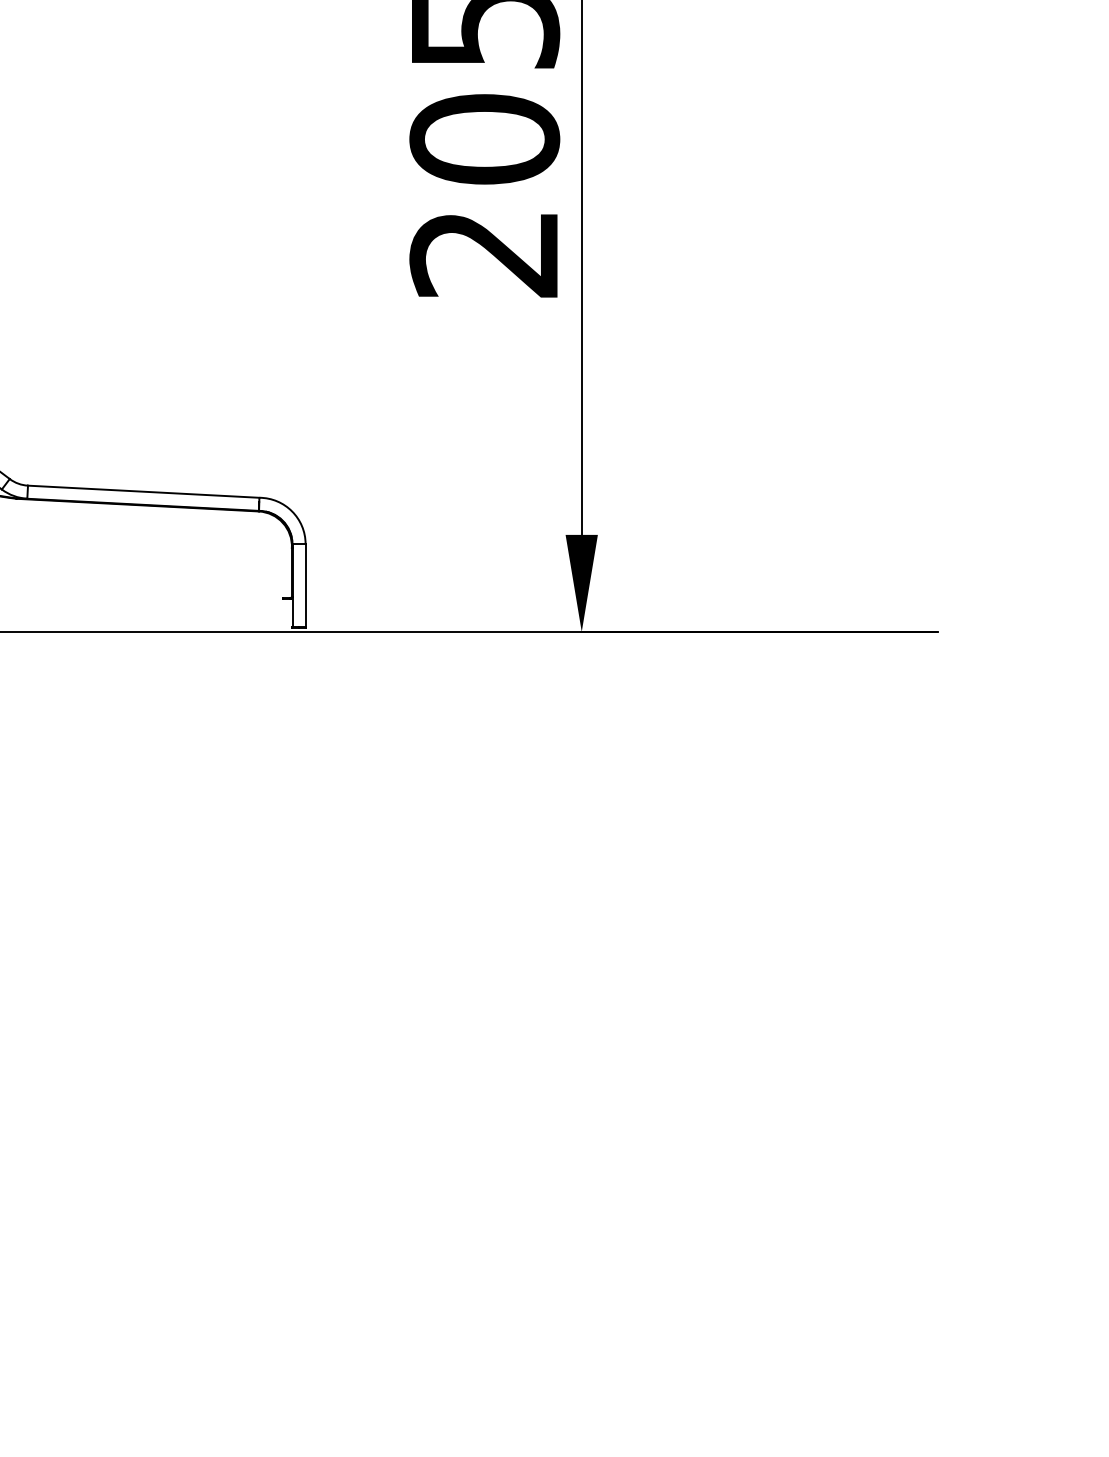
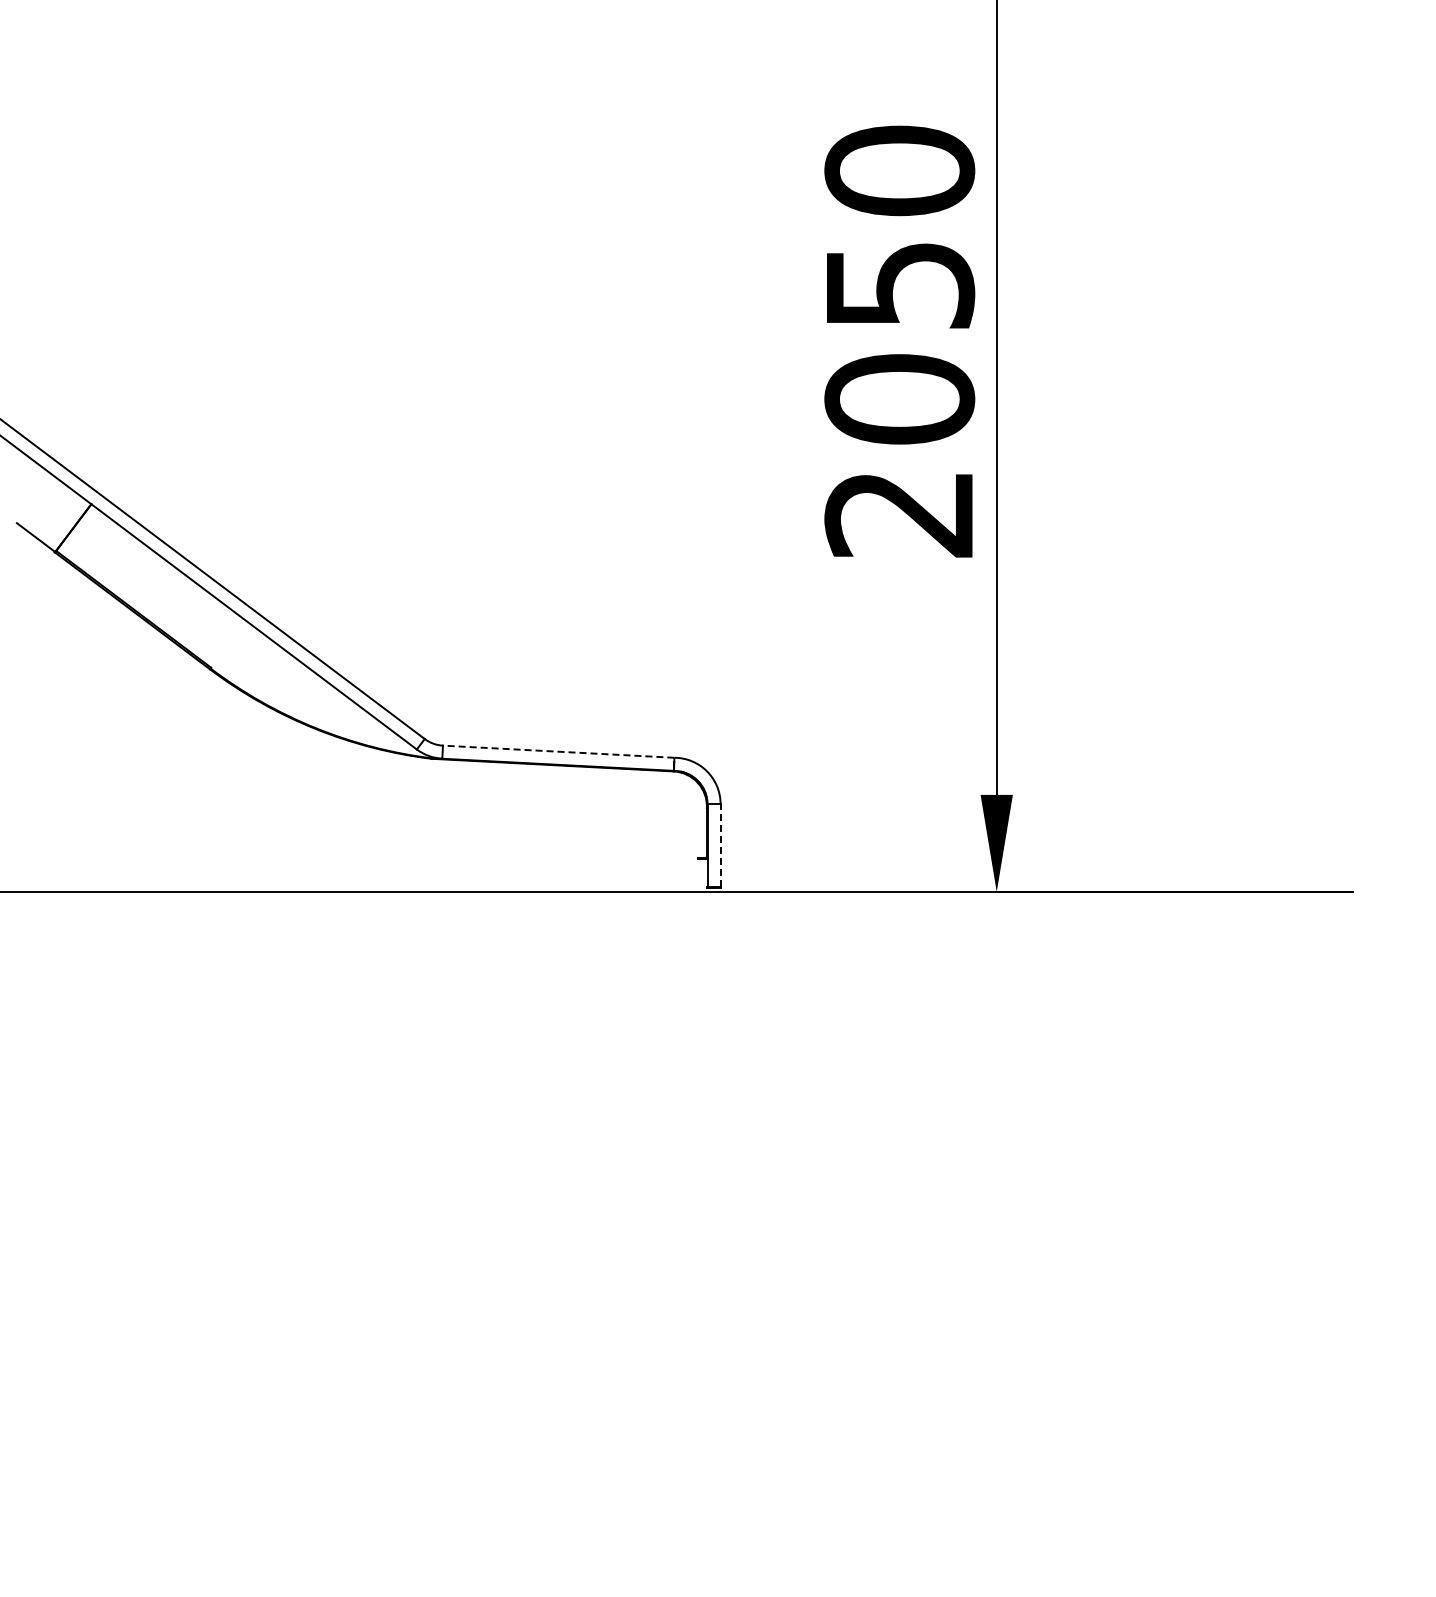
line: (143, 491) -> (558, 751), solid -> dashed
line: (305, 584) -> (720, 844), solid -> dashed

